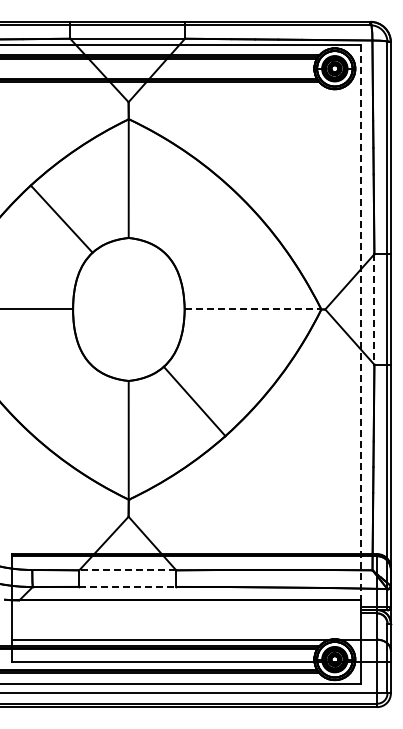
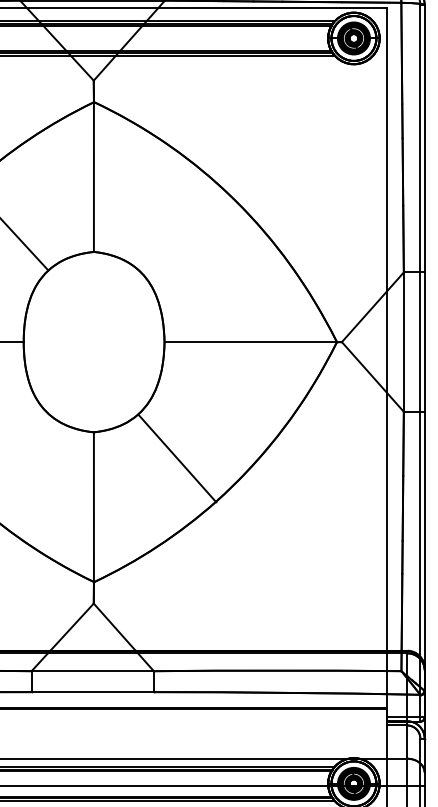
line: (253, 309) -> (251, 342), dashed -> solid
line: (374, 309) -> (403, 342), dashed -> solid
line: (361, 322) -> (387, 358), dashed -> solid
line: (127, 570) -> (92, 671), dashed -> solid
line: (128, 586) -> (93, 691), dashed -> solid

